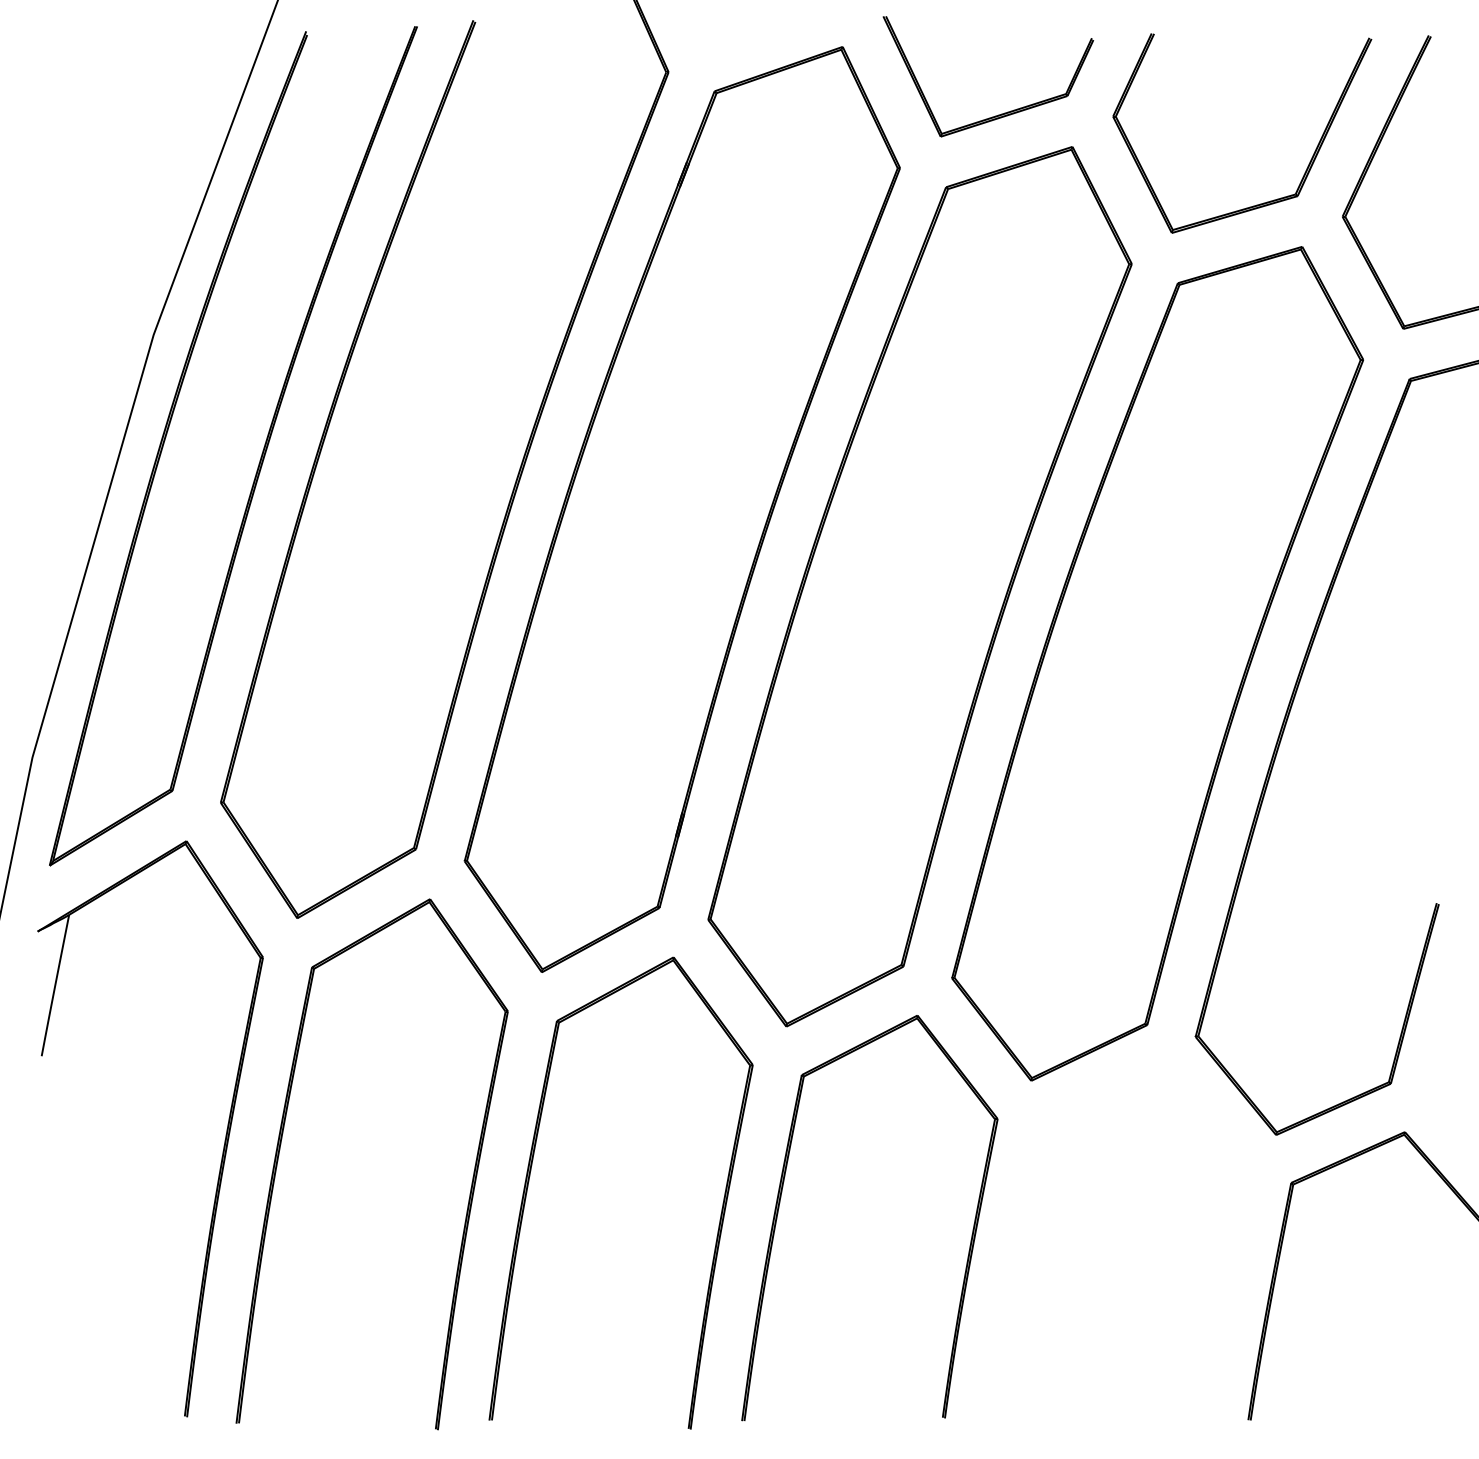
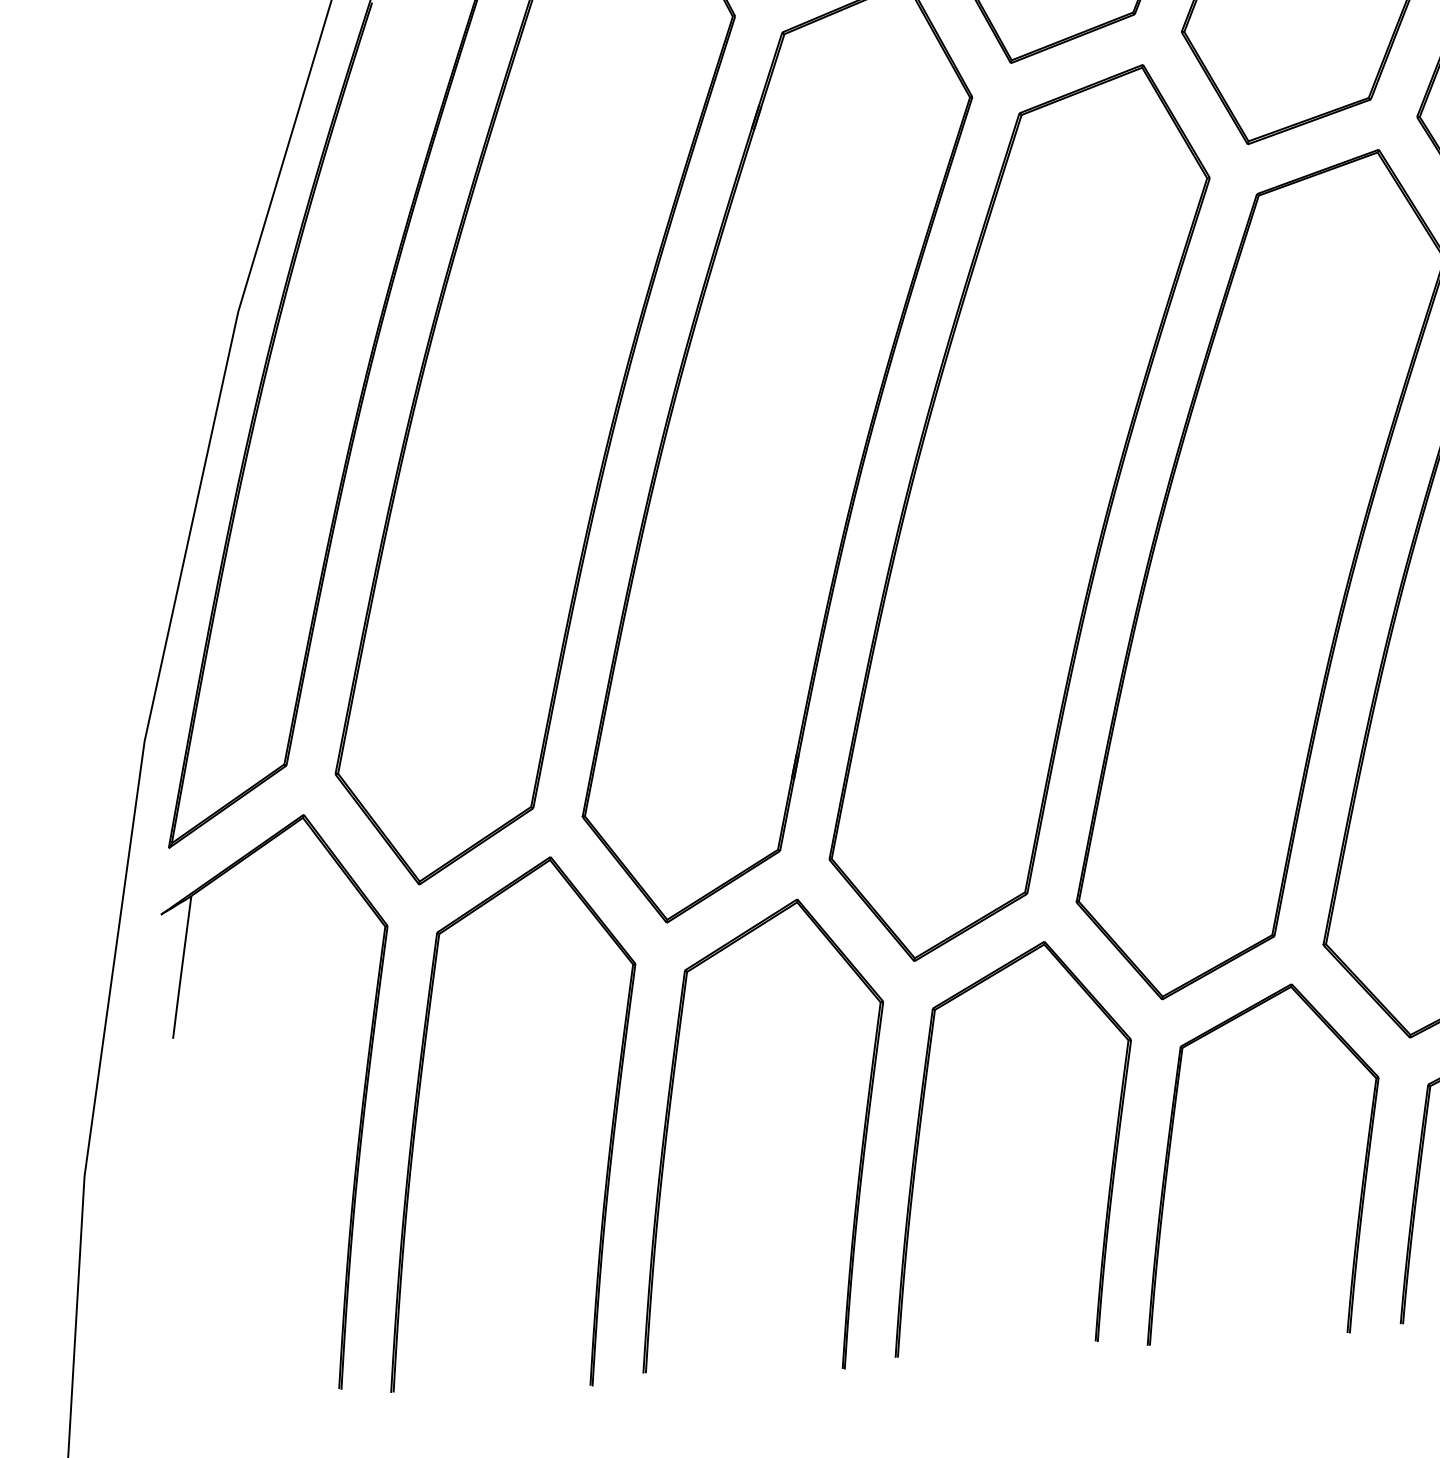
part: (1030, 1229) -> (1171, 1147), added

